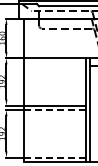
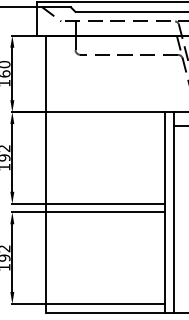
line: (54, 110) -> (105, 213), dashed -> solid
line: (54, 157) -> (105, 303), dashed -> solid

